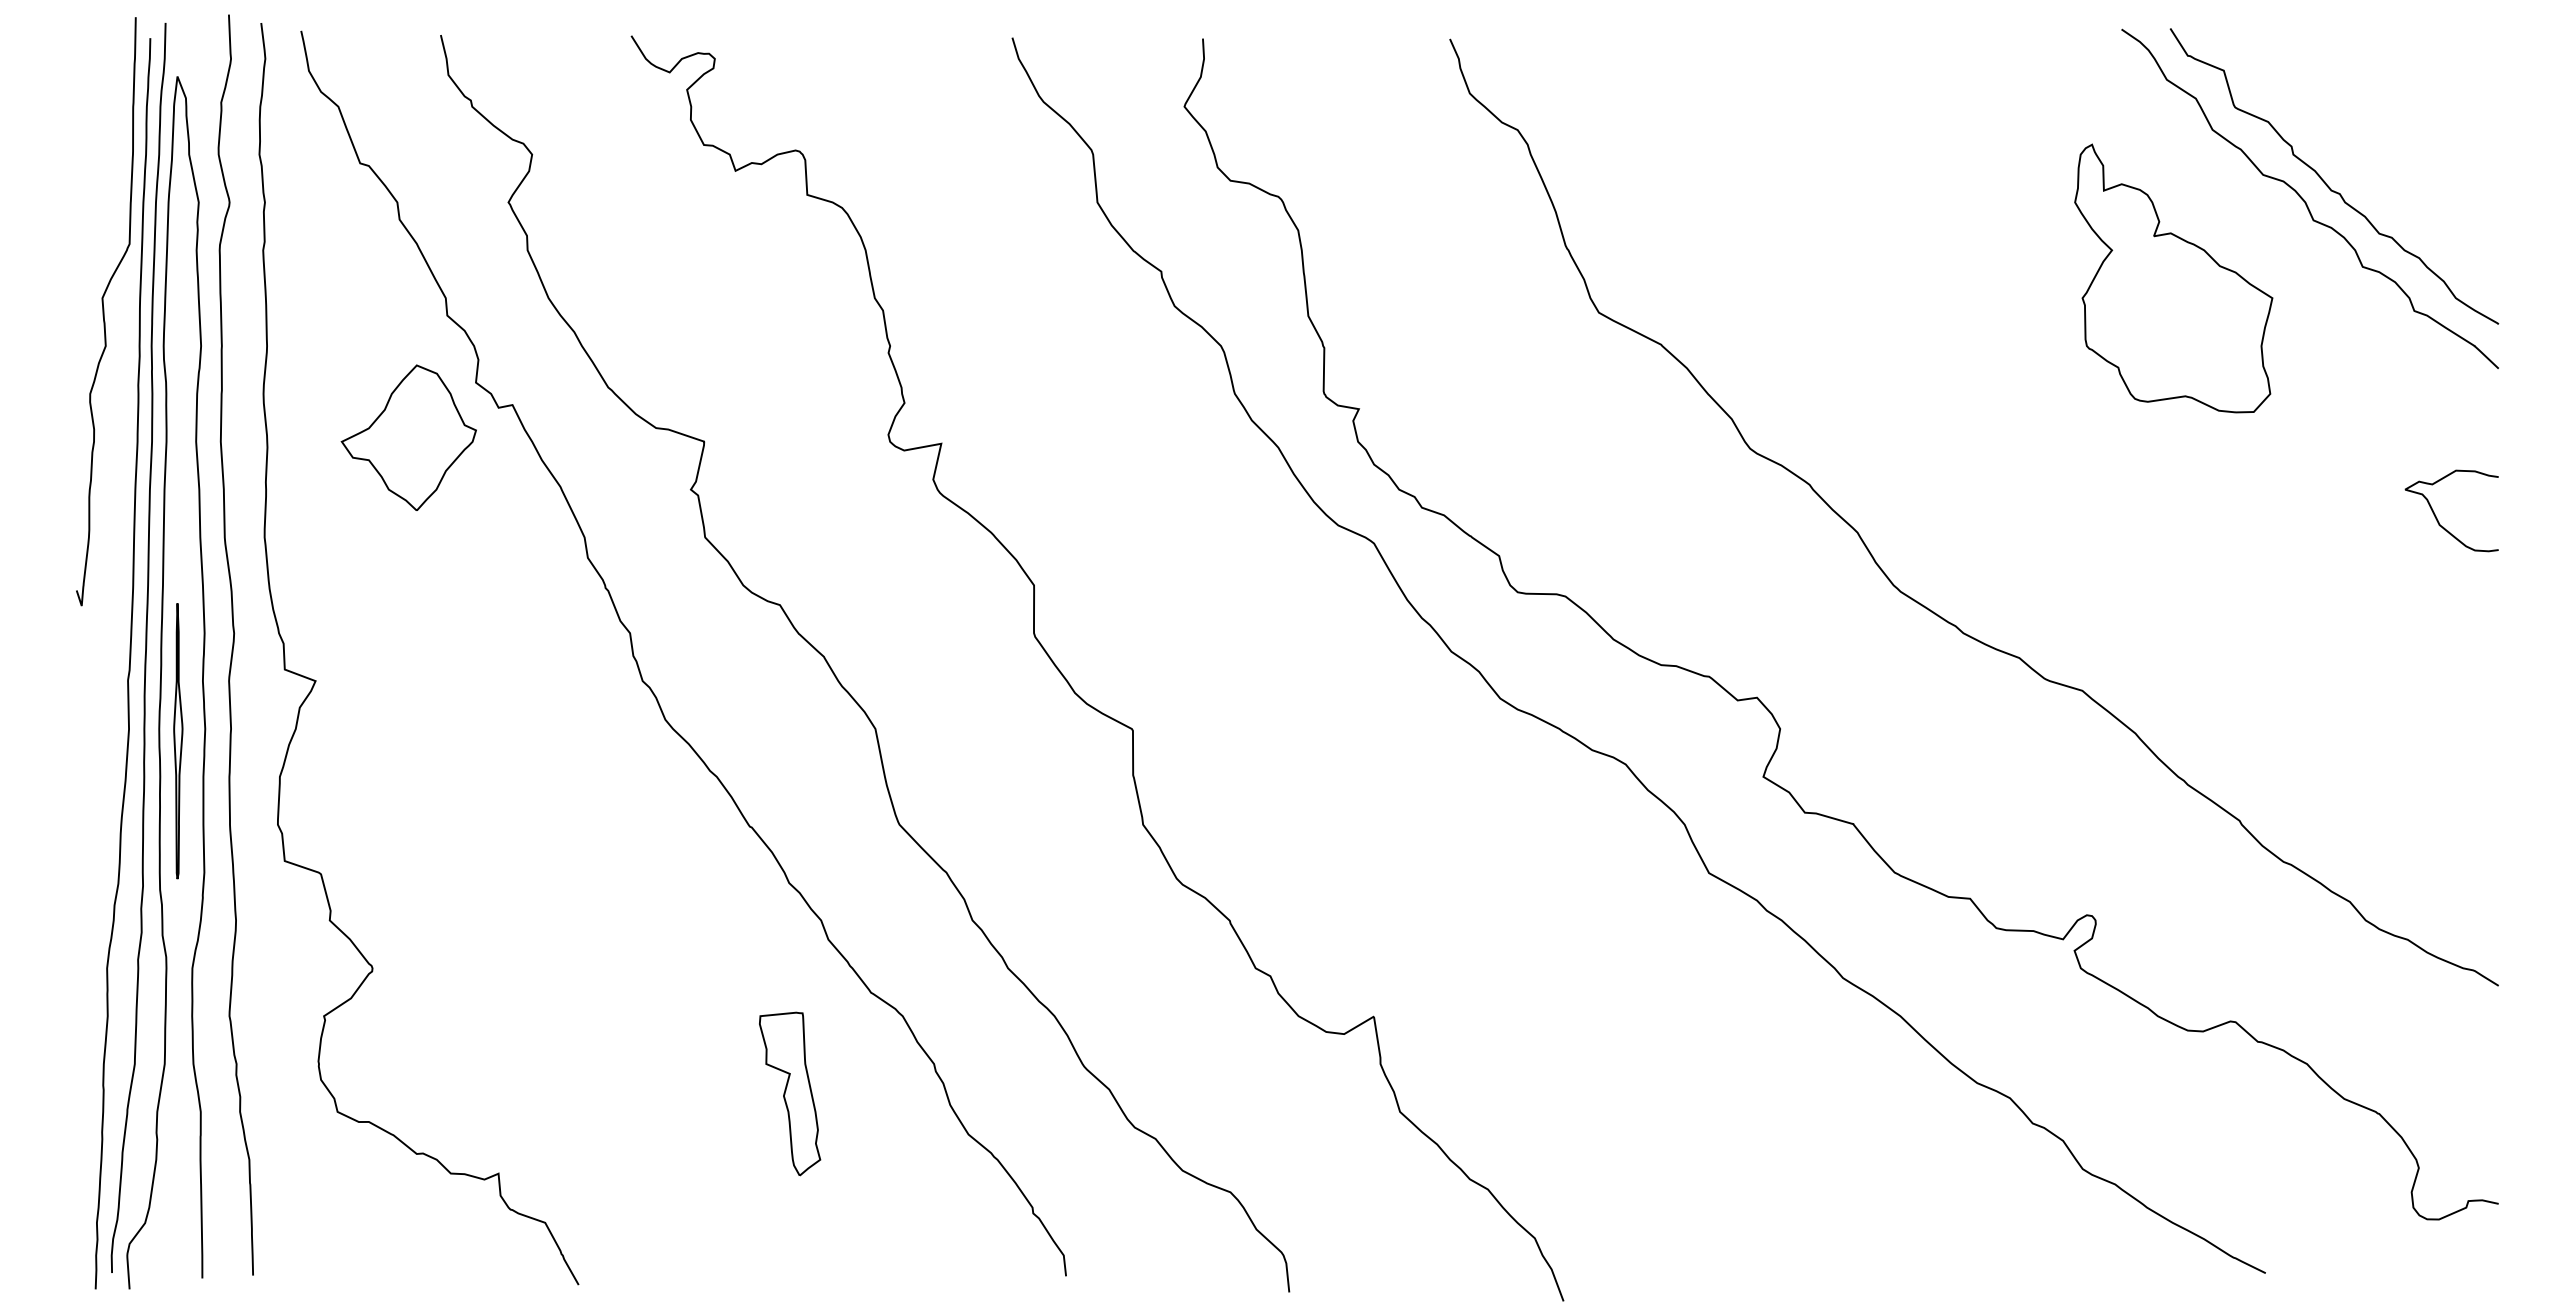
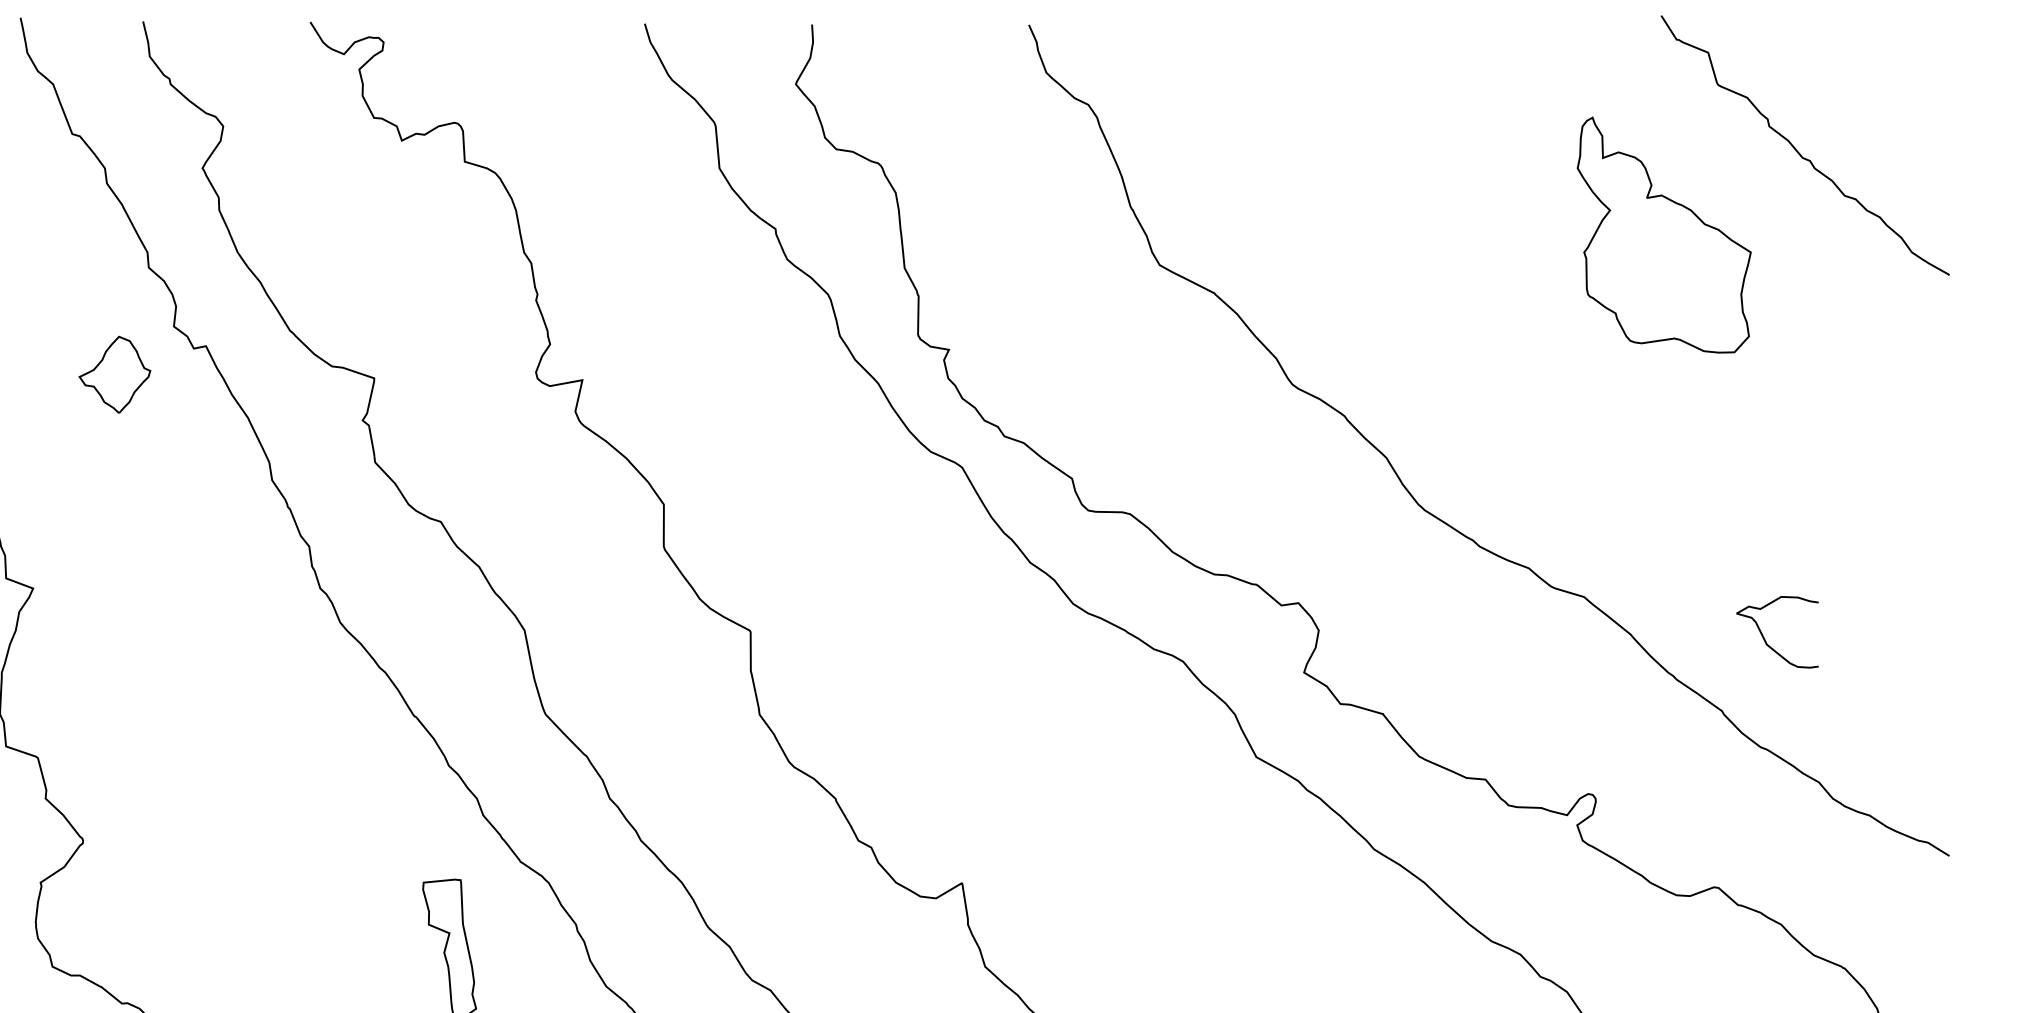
curve: (2305, 201) -> (1779, 167), removed
part: (408, 437) -> (114, 374), size x0.6
curve: (2437, 518) -> (1764, 638), moved

